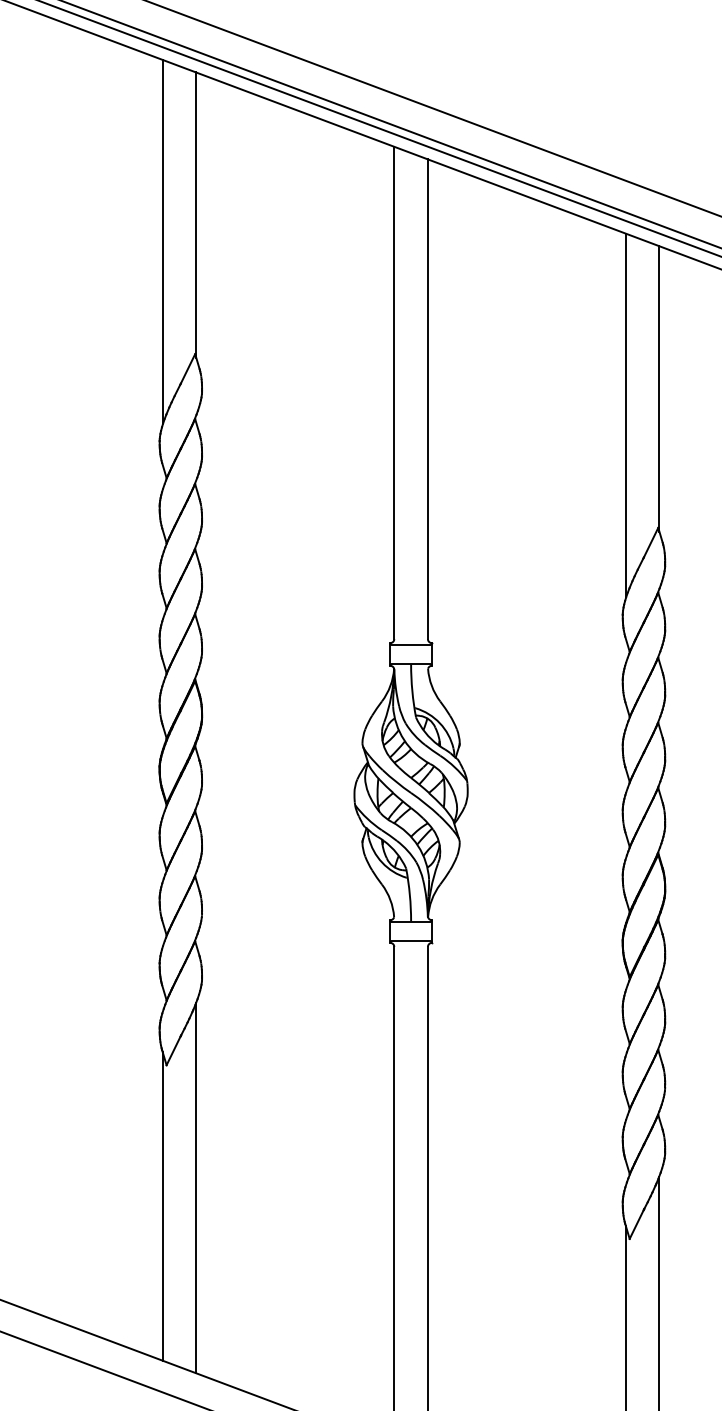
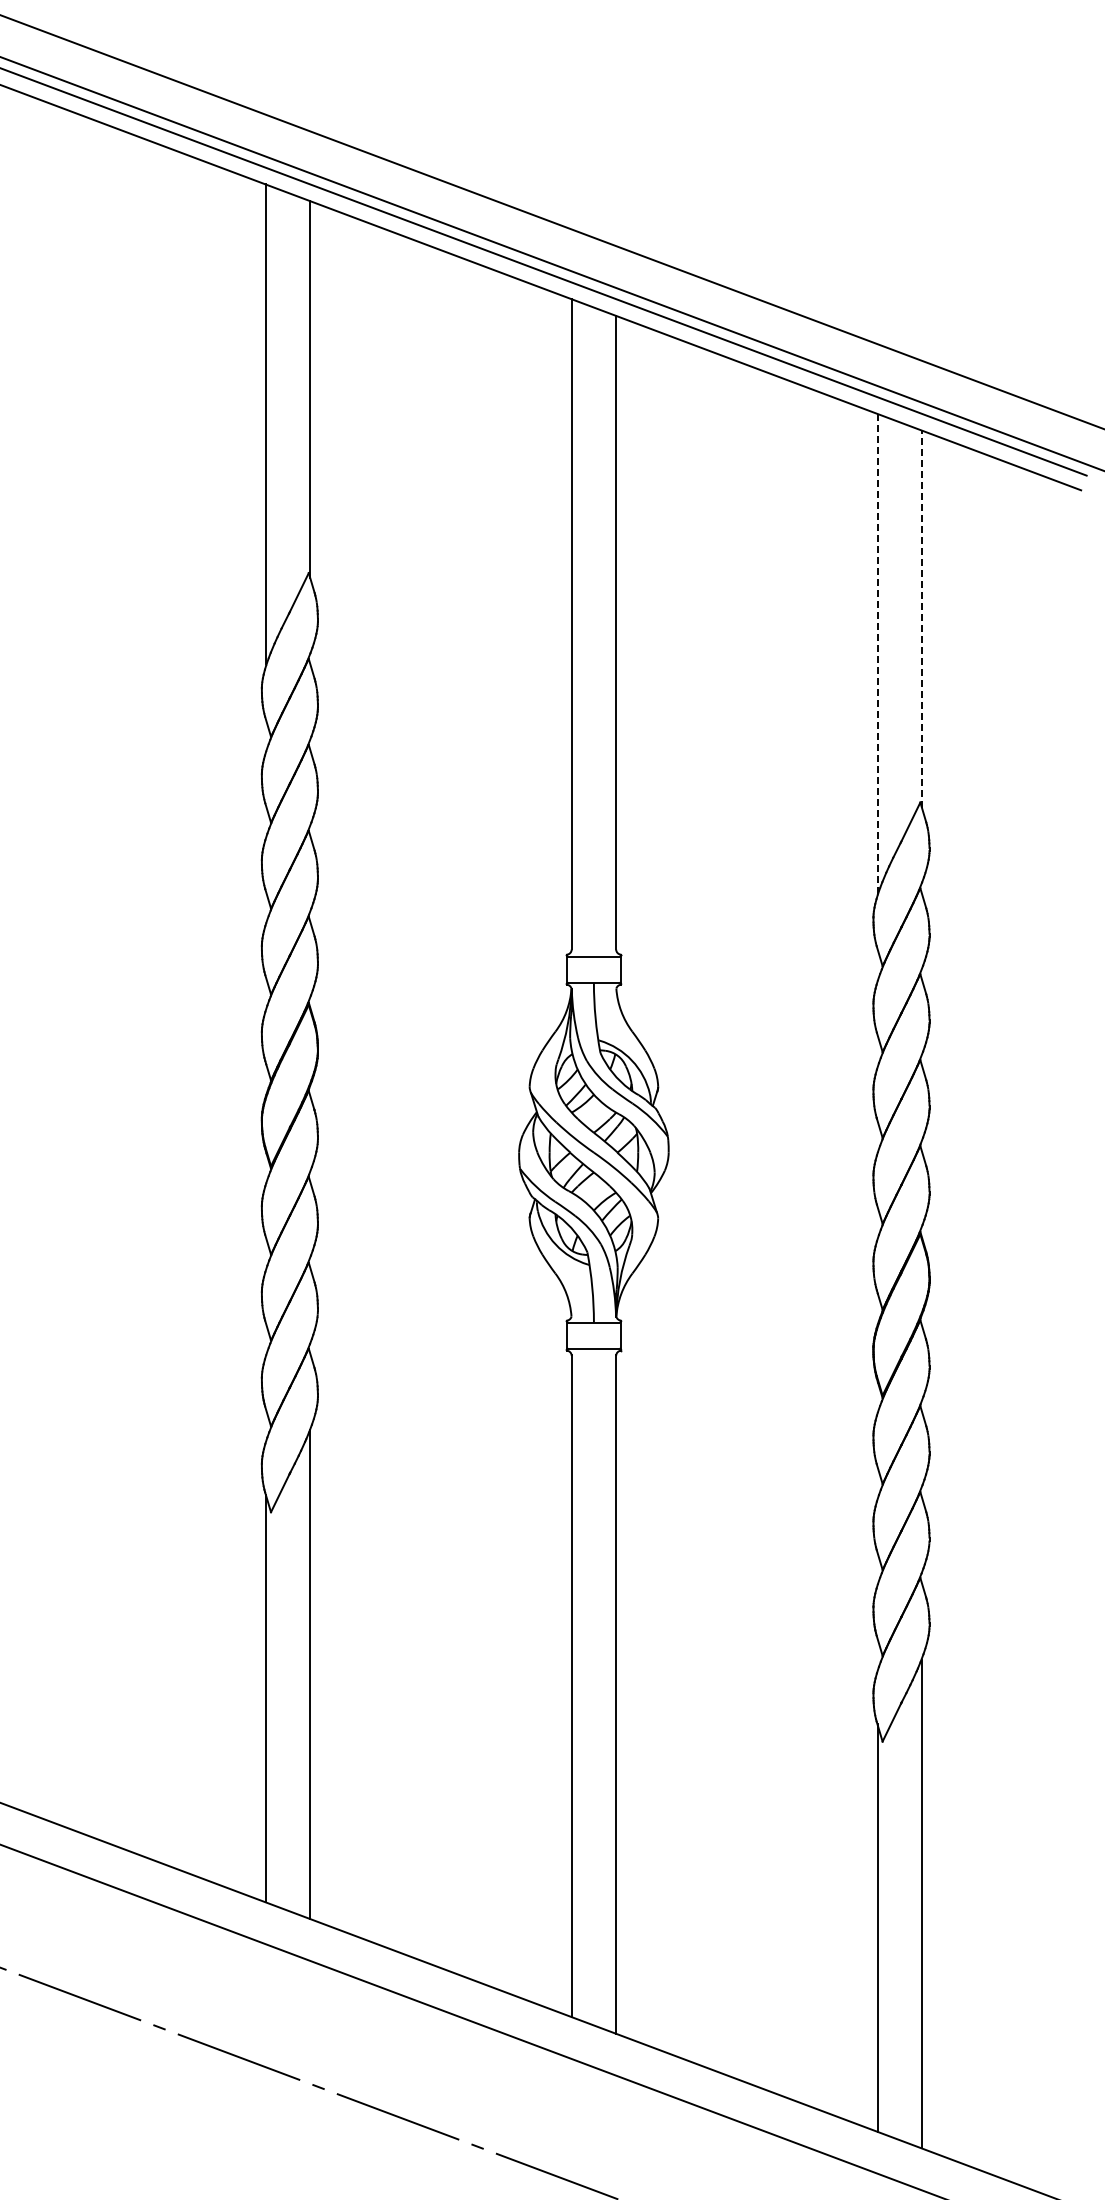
line: (659, 389) -> (921, 619), solid -> dashed
line: (625, 415) -> (877, 653), solid -> dashed

